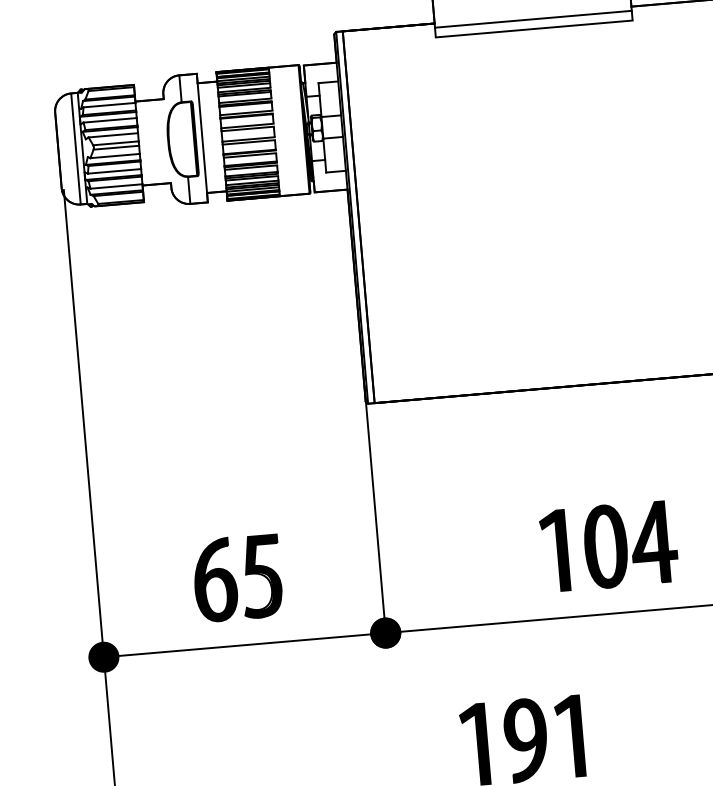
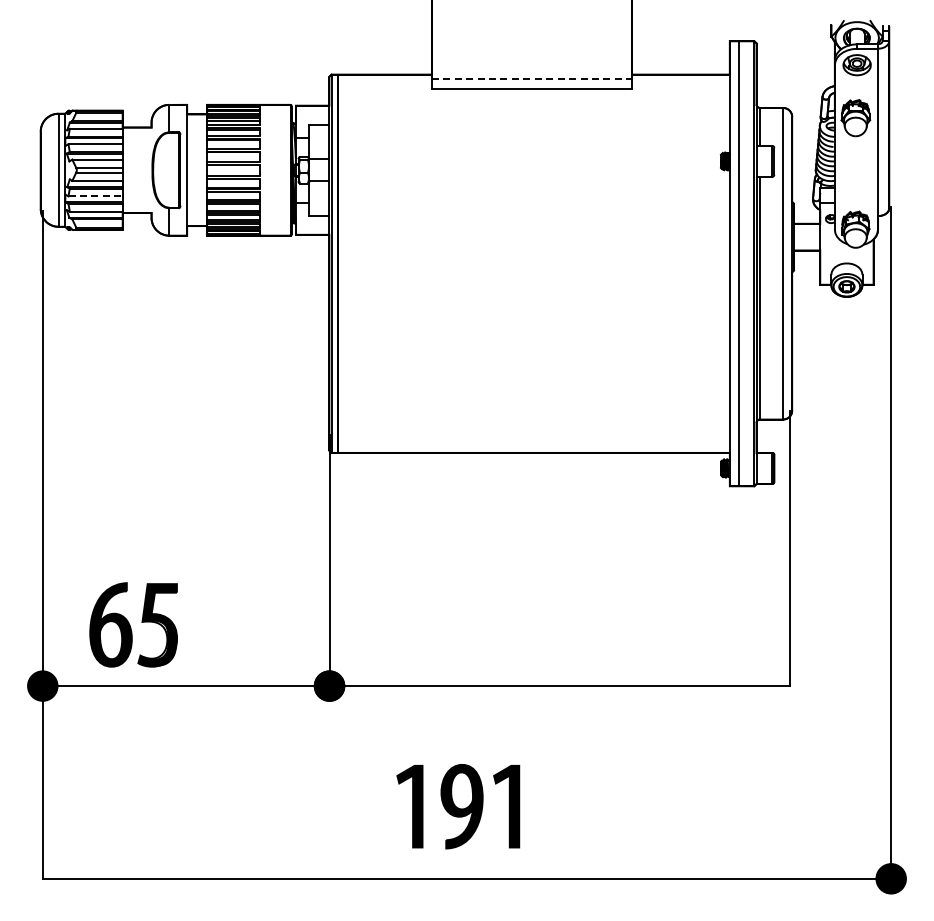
line: (534, 18) -> (532, 78), solid -> dashed
line: (115, 171) -> (96, 196), solid -> dashed
part: (608, 546) -> (562, 617), removed
part: (237, 577) -> (133, 624), moved

